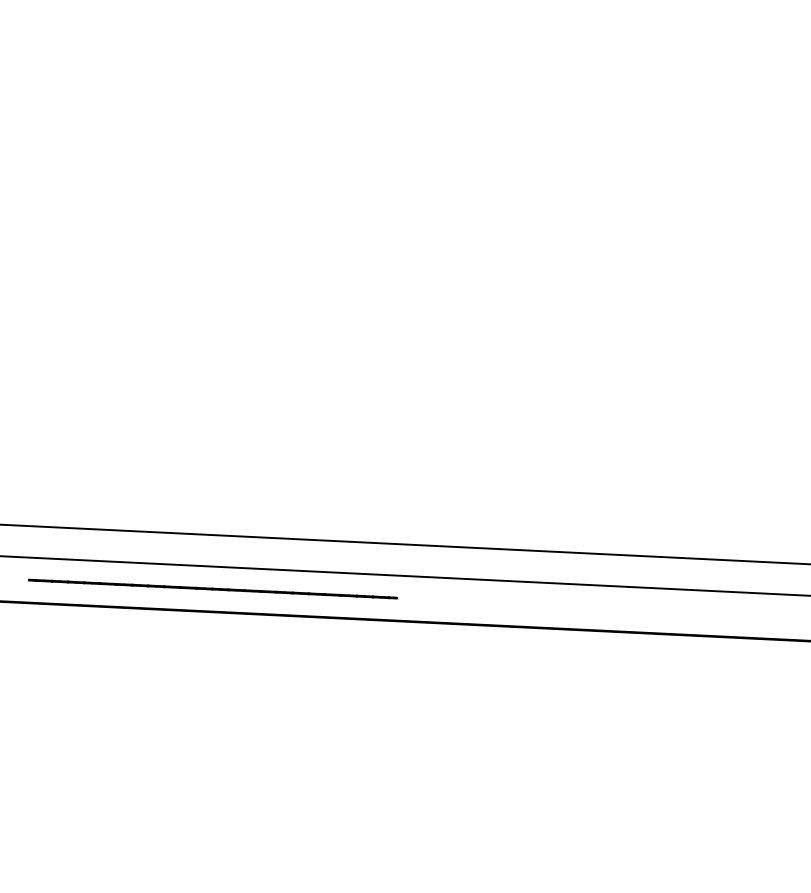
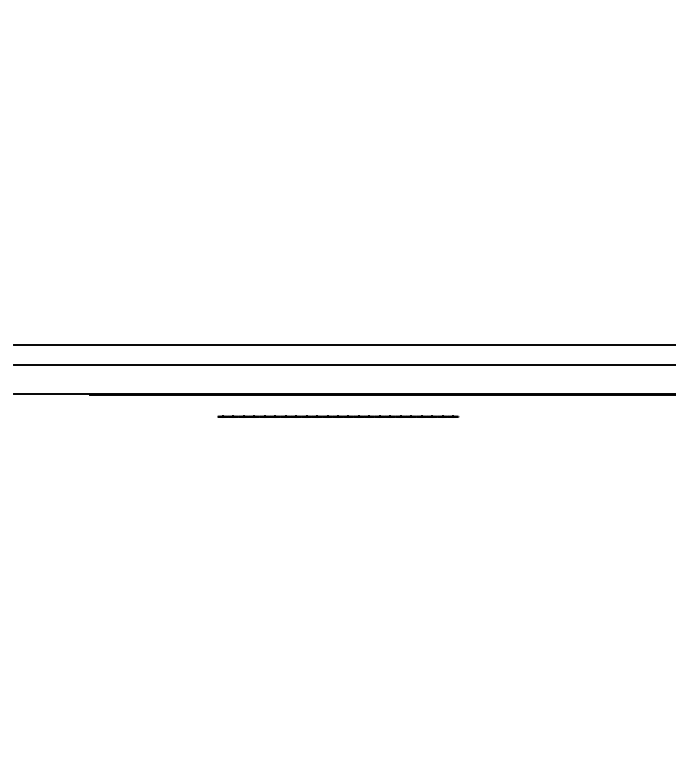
line: (213, 588) -> (338, 416), moved

